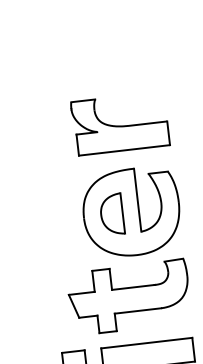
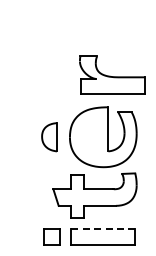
part: (120, 122) -> (112, 74), moved
part: (111, 214) -> (49, 137), moved
line: (147, 342) -> (103, 228), solid -> dashed

